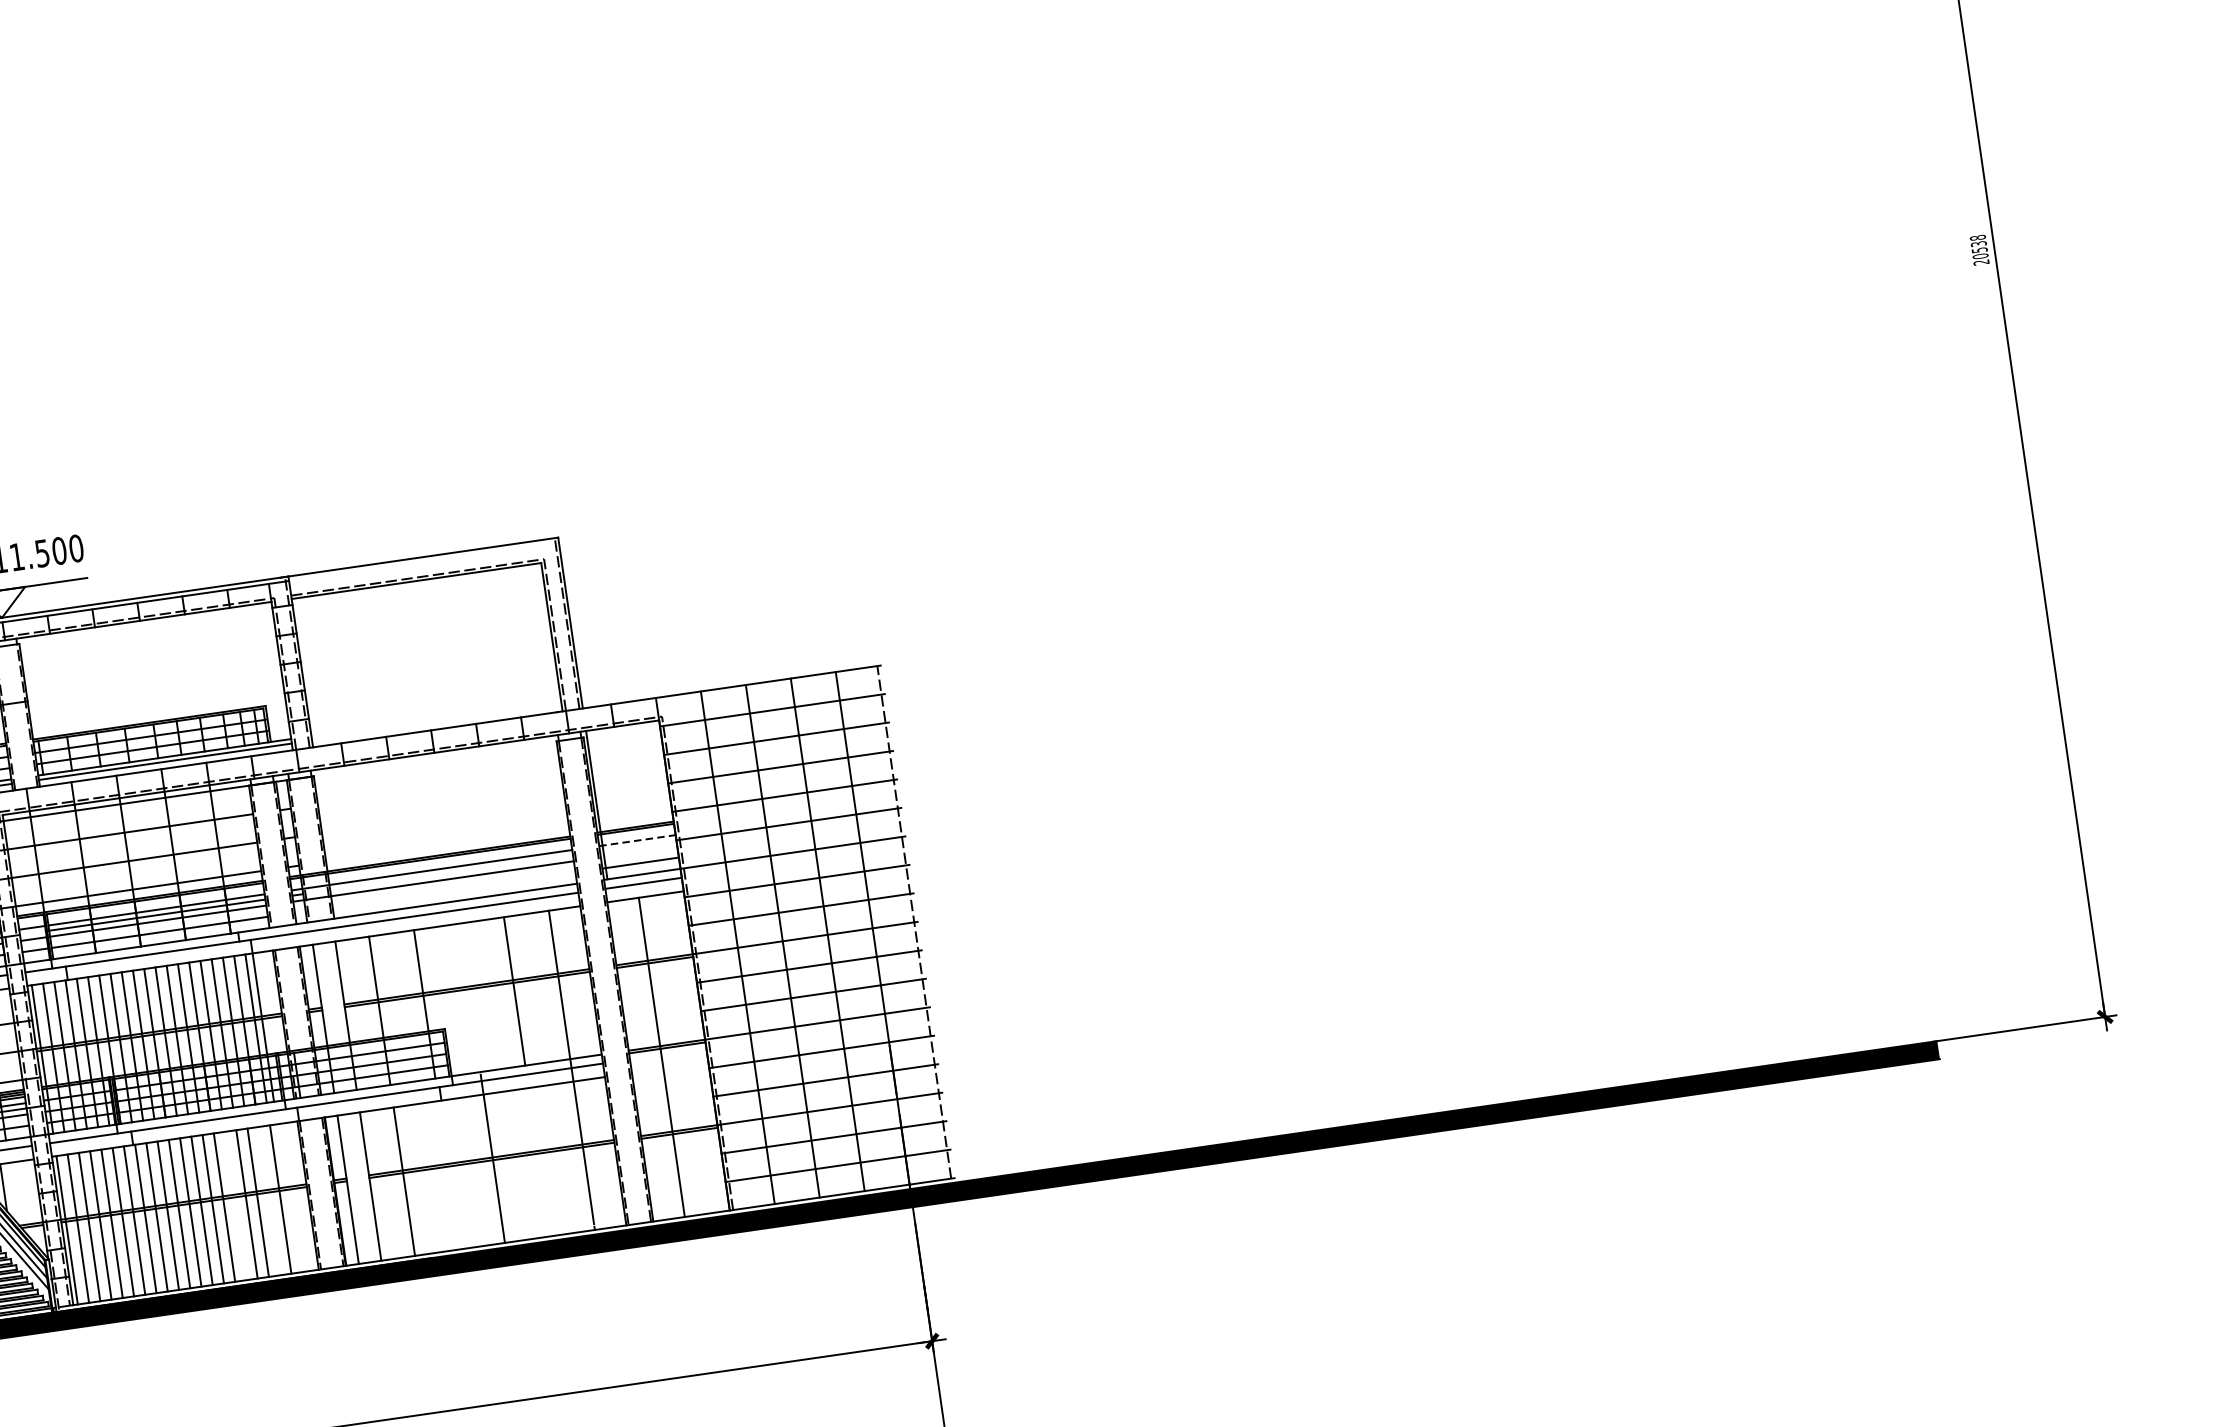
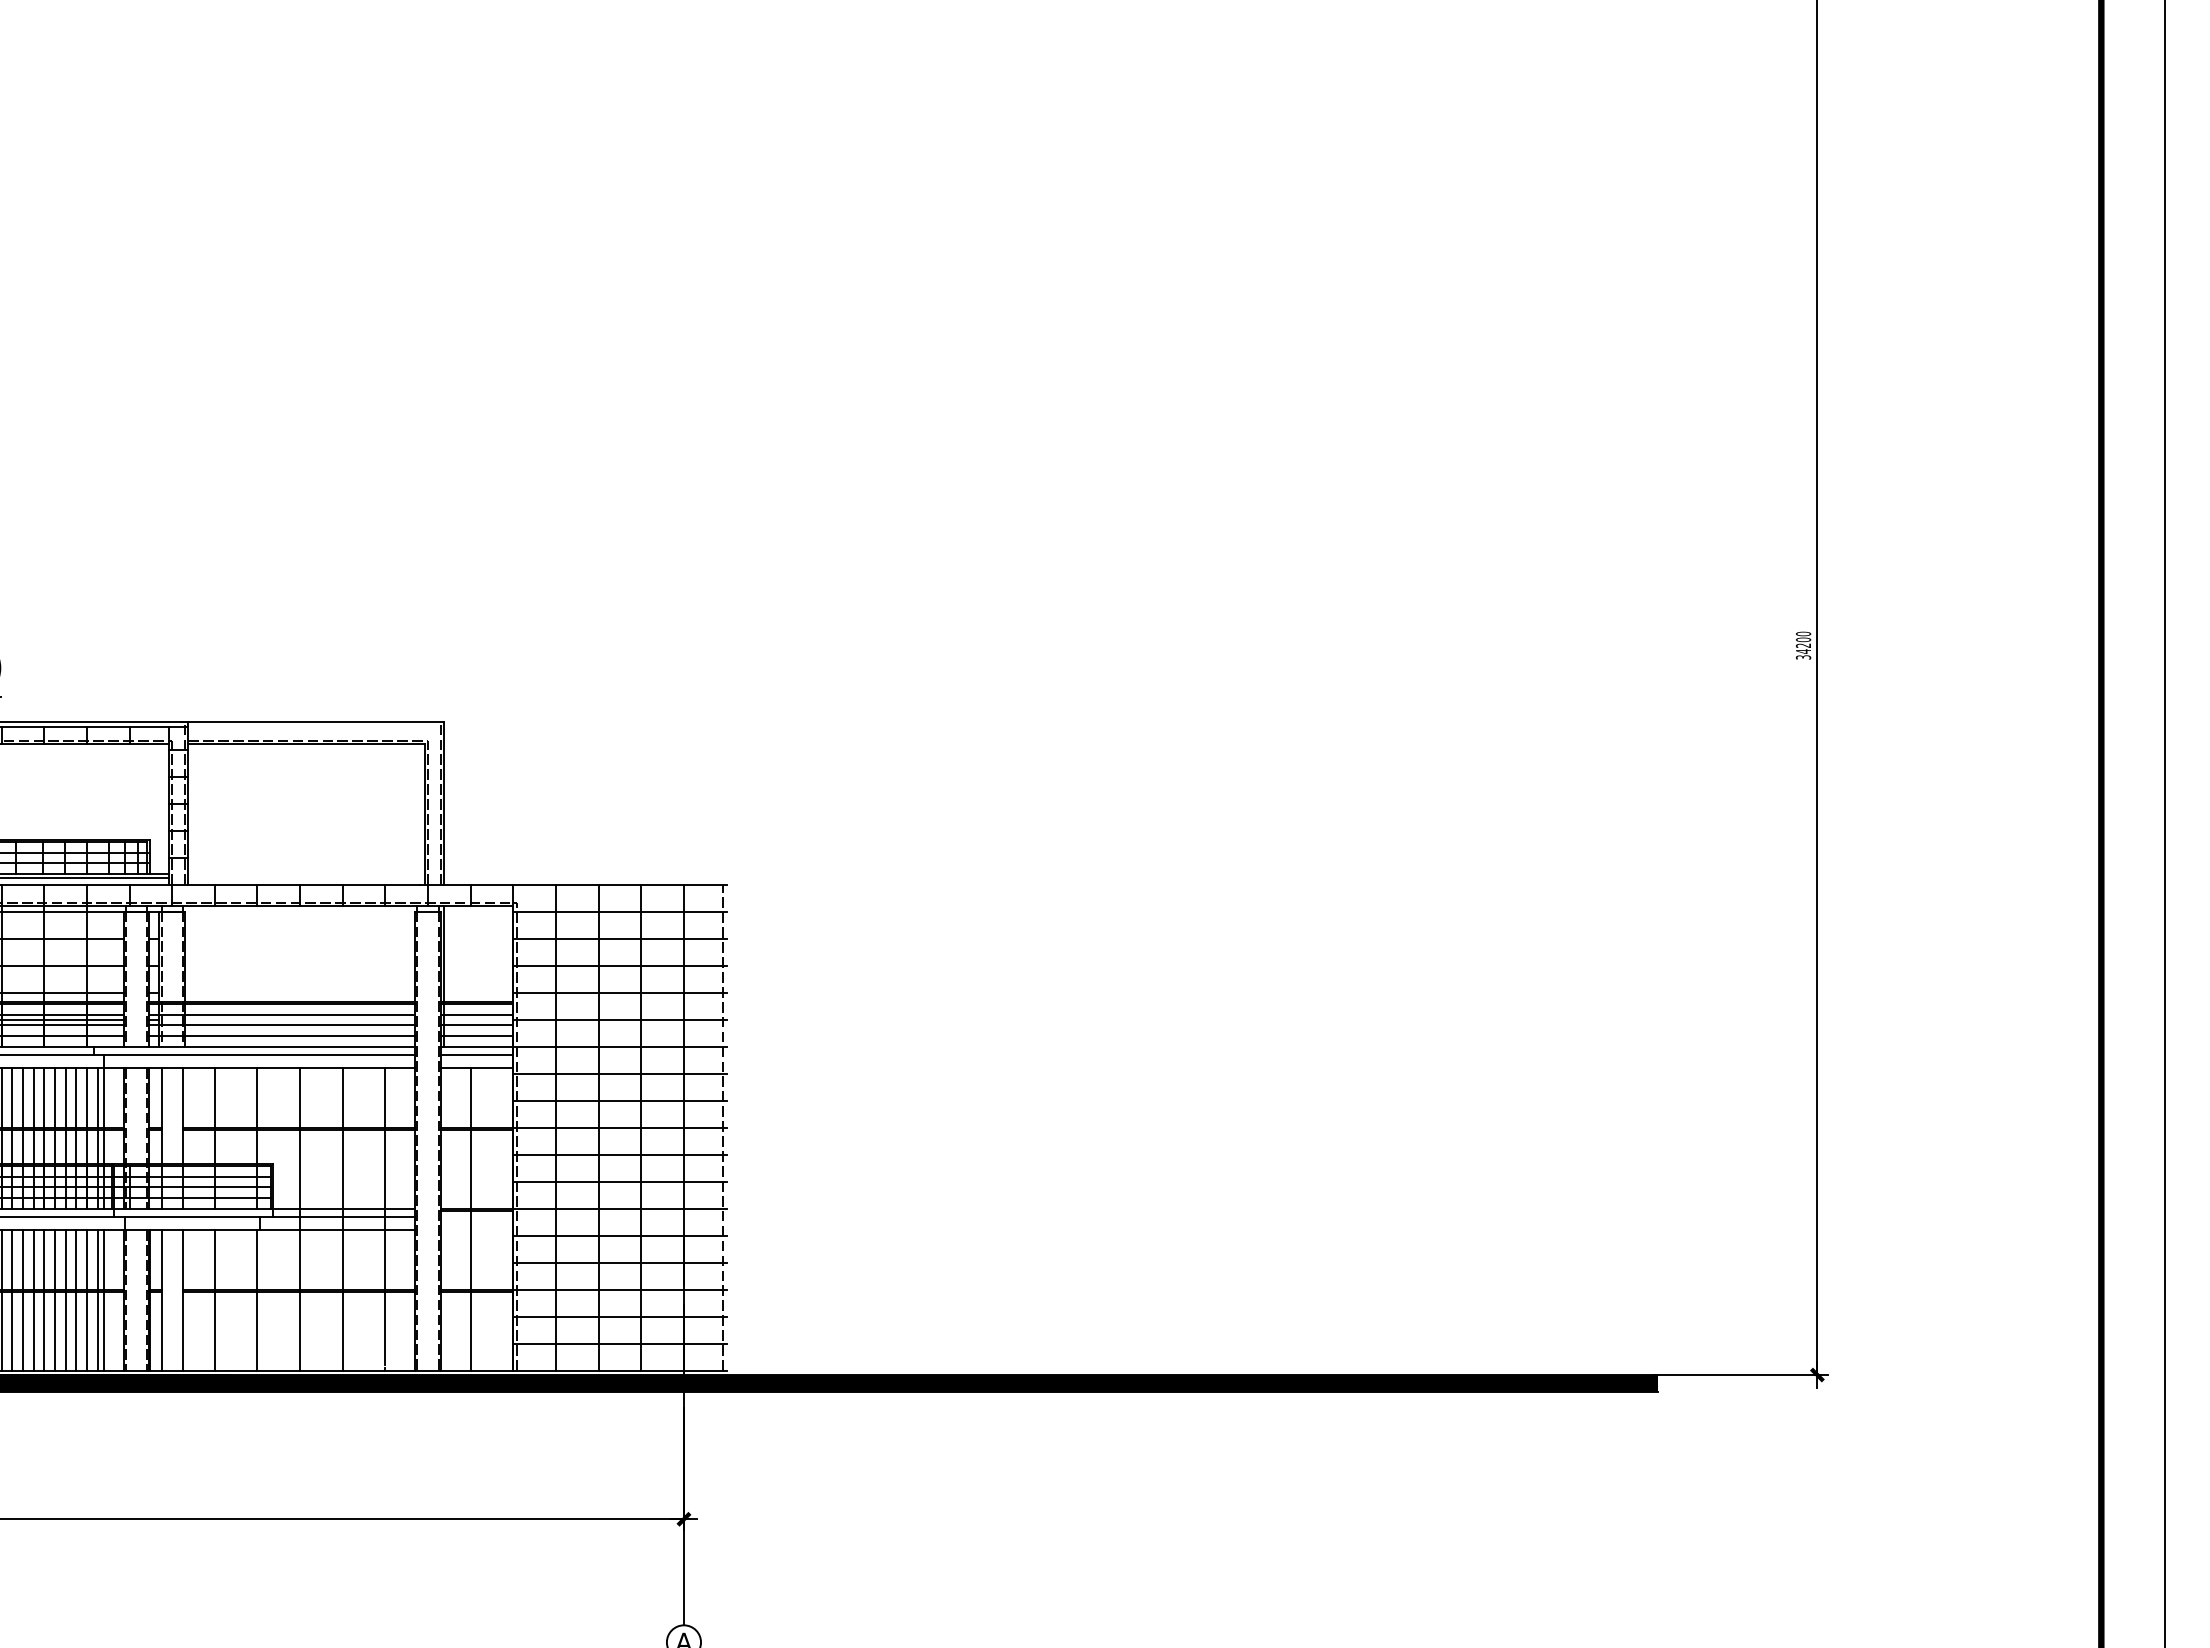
text: (1979, 249) -> (1803, 645), 20538 -> 34200
line: (637, 840) -> (477, 1014), dashed -> solid
line: (638, 852) -> (476, 1025), added
line: (435, 892) -> (282, 1035), added
line: (469, 996) -> (300, 1137), added
line: (537, 1151) -> (342, 1290), added
line: (449, 1175) -> (257, 1300), added
line: (288, 1198) -> (104, 1300), added
line: (269, 1201) -> (86, 1300), added
line: (235, 1206) -> (54, 1300), added

